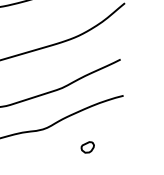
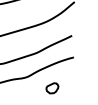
part: (87, 147) -> (52, 88), size x1.6

